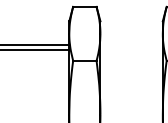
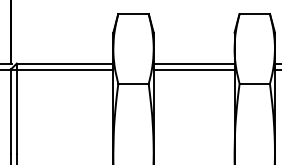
line: (131, 45) -> (193, 63), added
line: (131, 50) -> (193, 70), added

